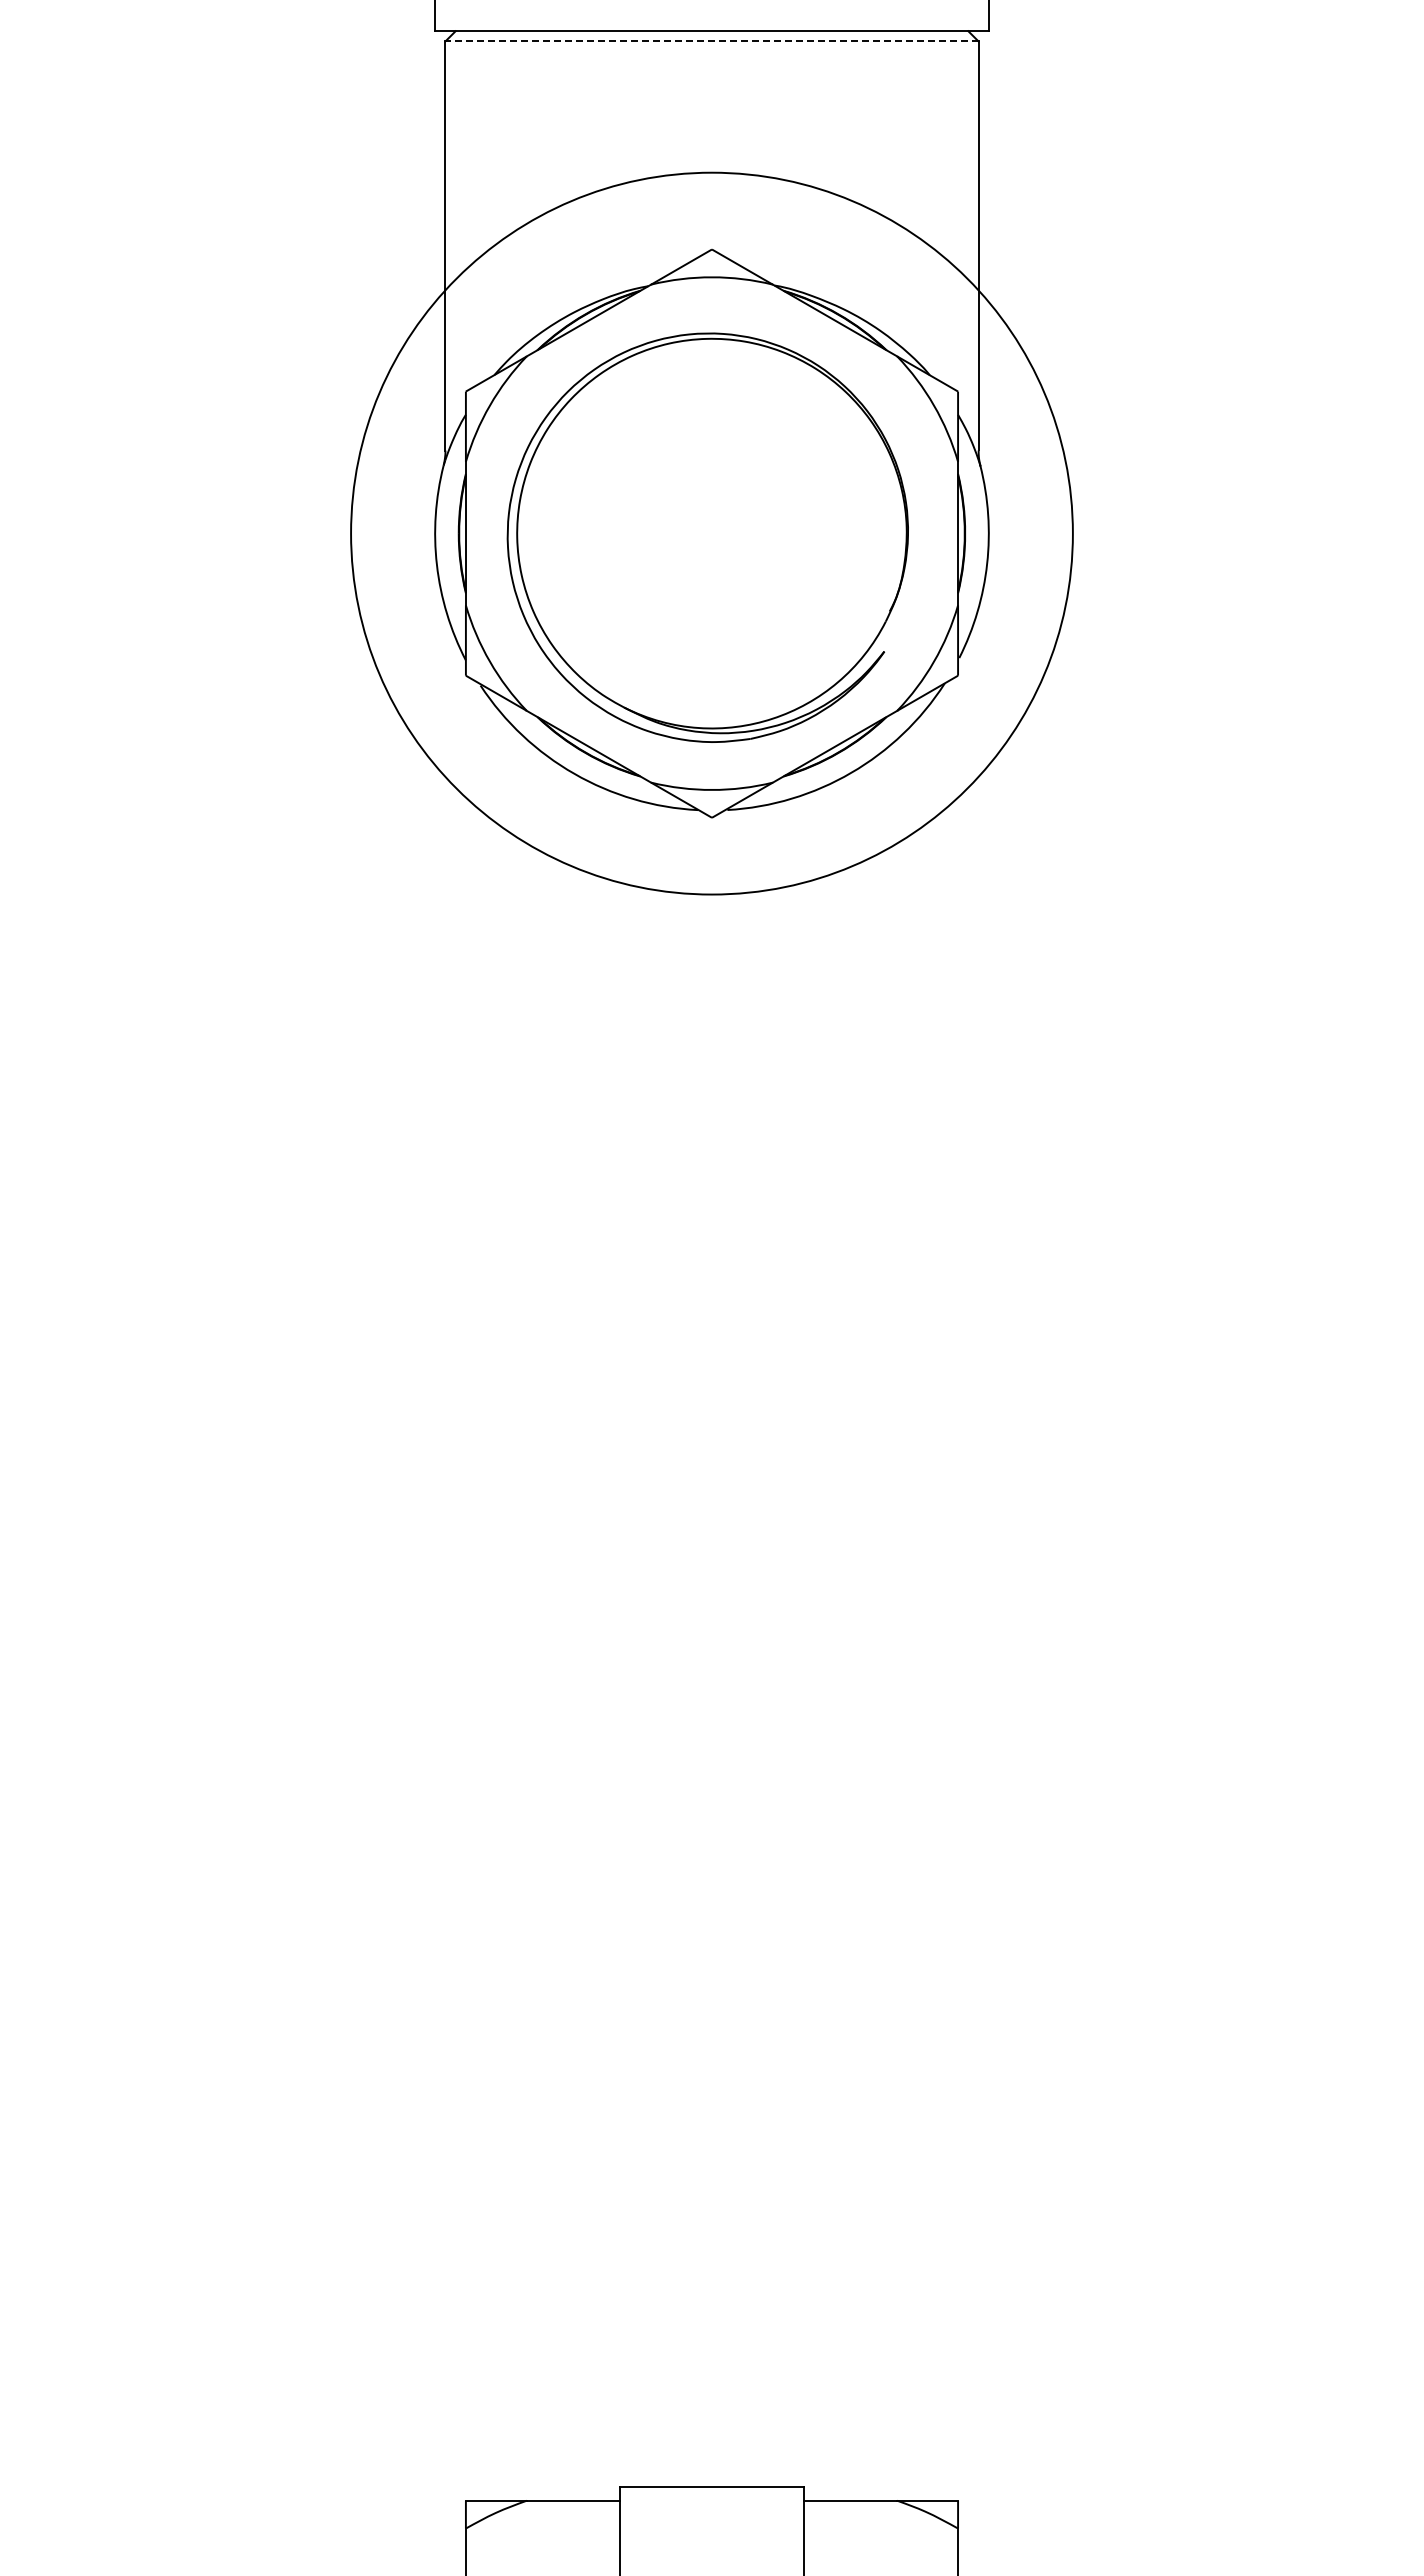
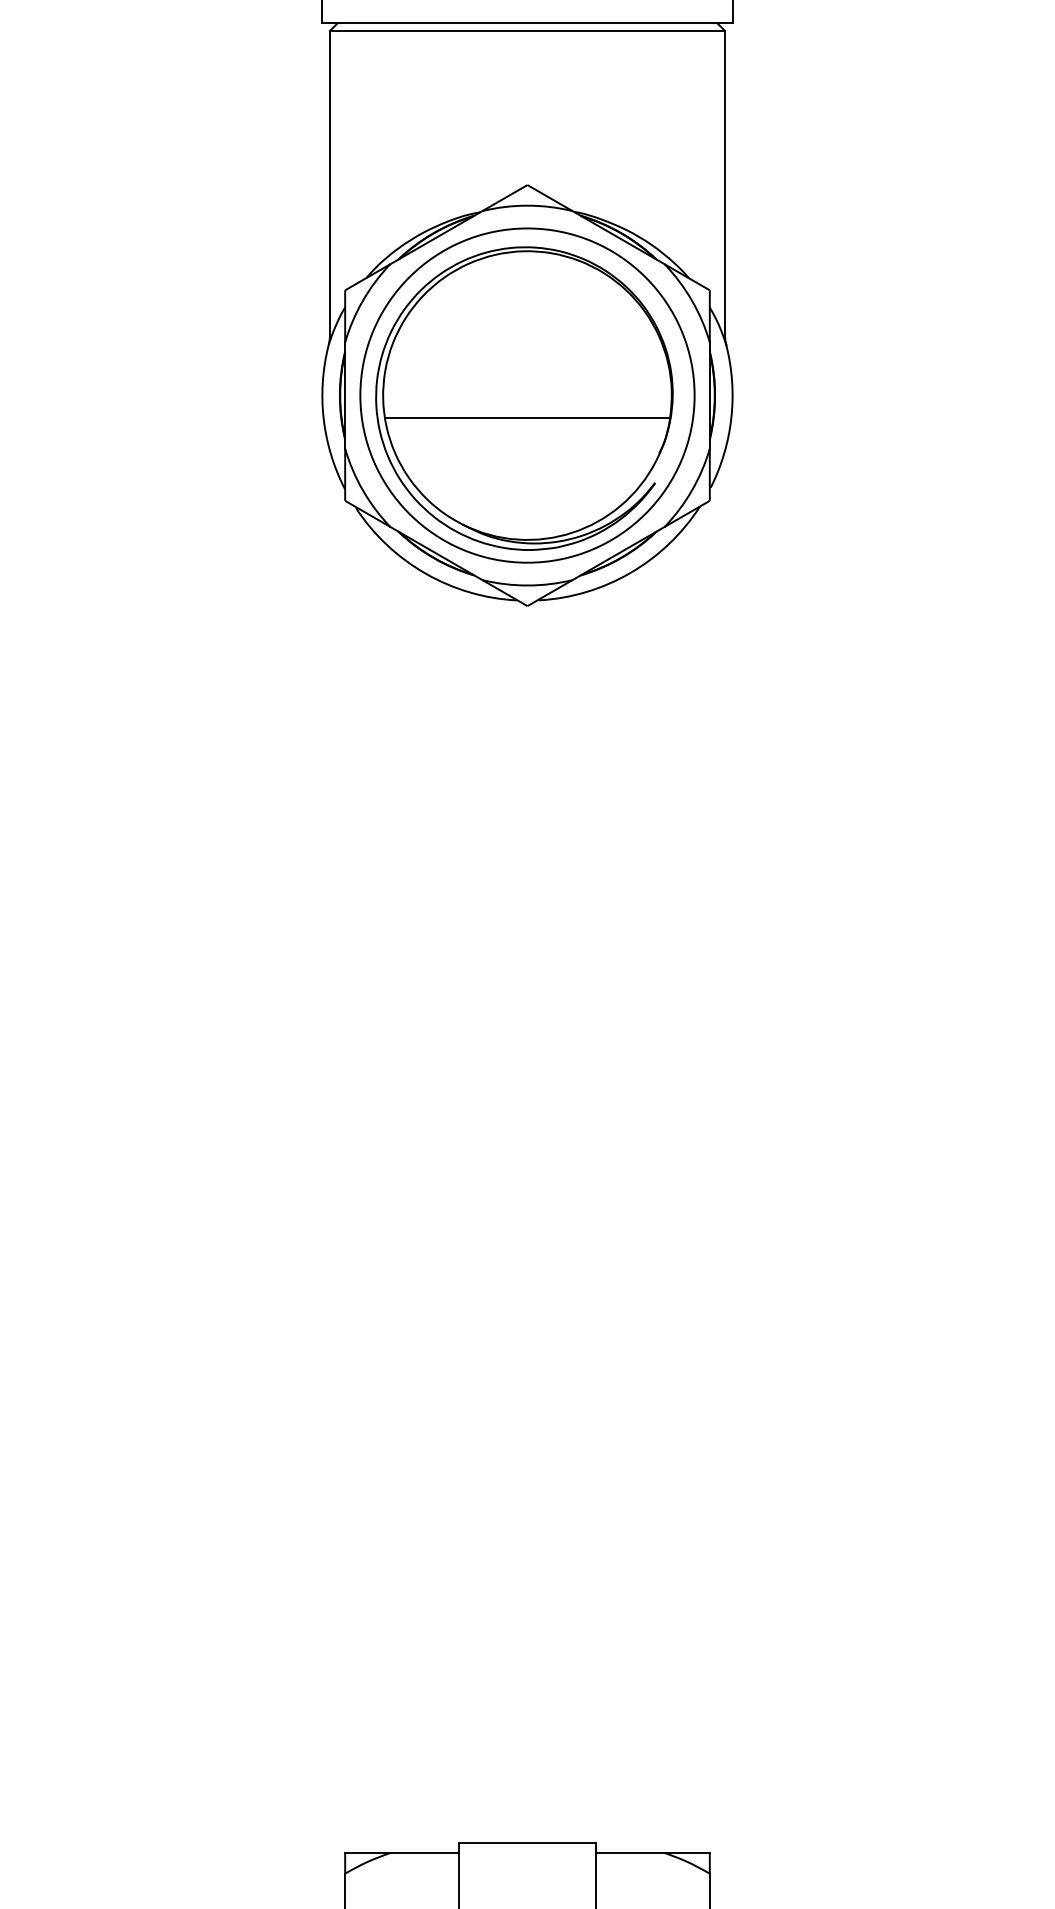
line: (711, 41) -> (527, 30), dashed -> solid
circle: (711, 533) -> (527, 395), size x0.62
line: (711, 564) -> (527, 418), added

